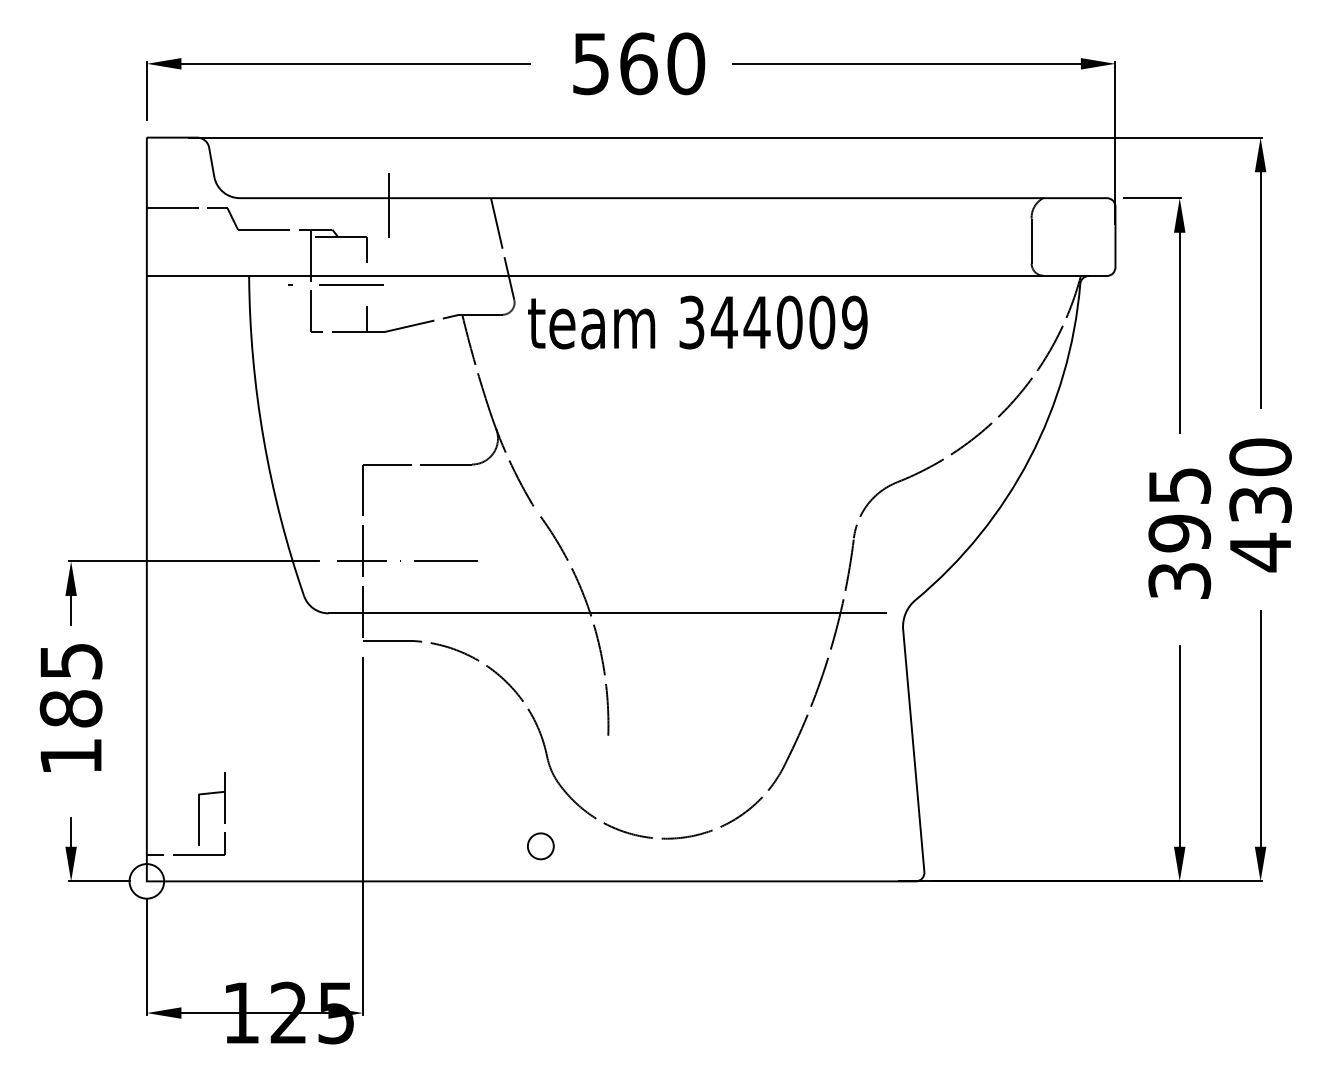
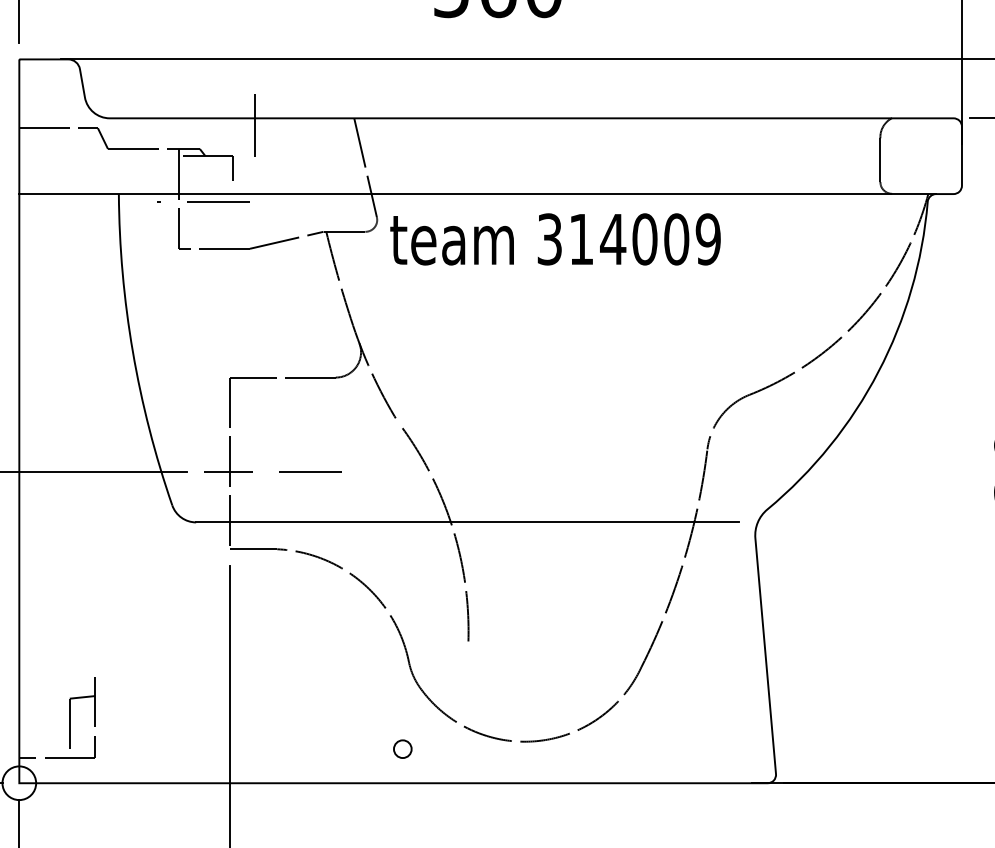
line: (366, 319) -> (233, 236), removed
text: (723, 322) -> (580, 239), 344009 -> 314009
circle: (540, 846) -> (402, 749), size x0.7

